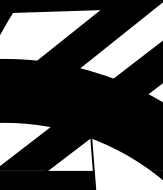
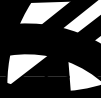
fill: (69, 154) -> (57, 68), added

